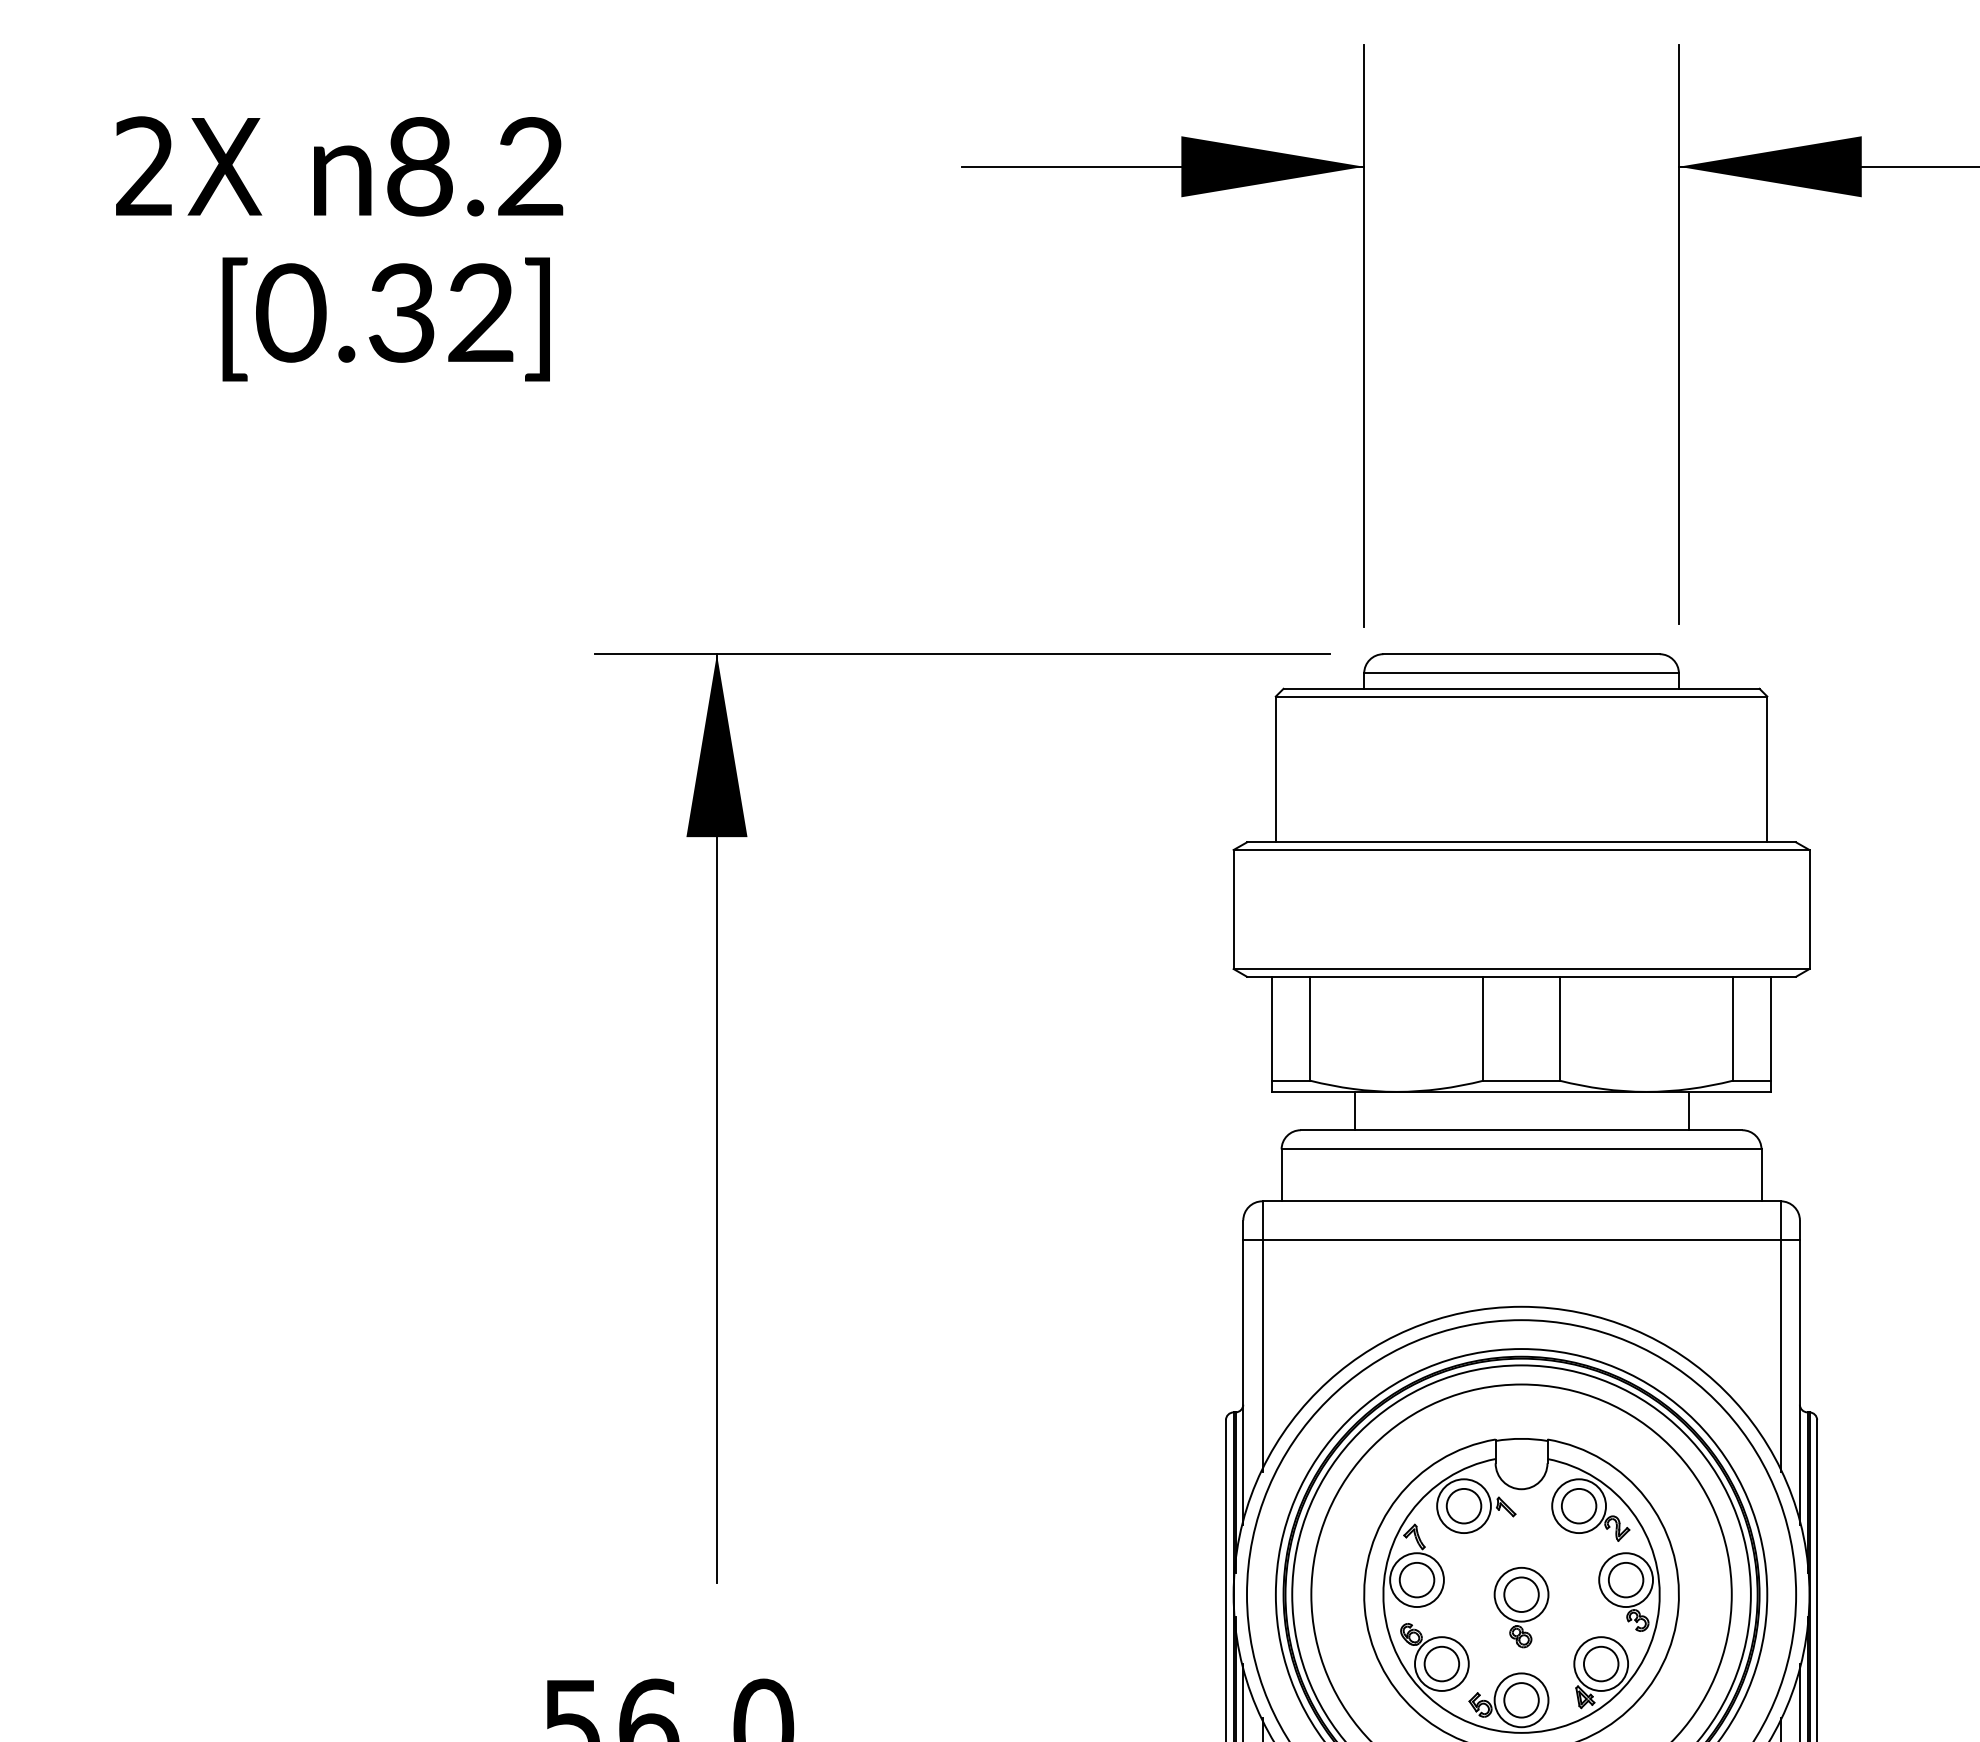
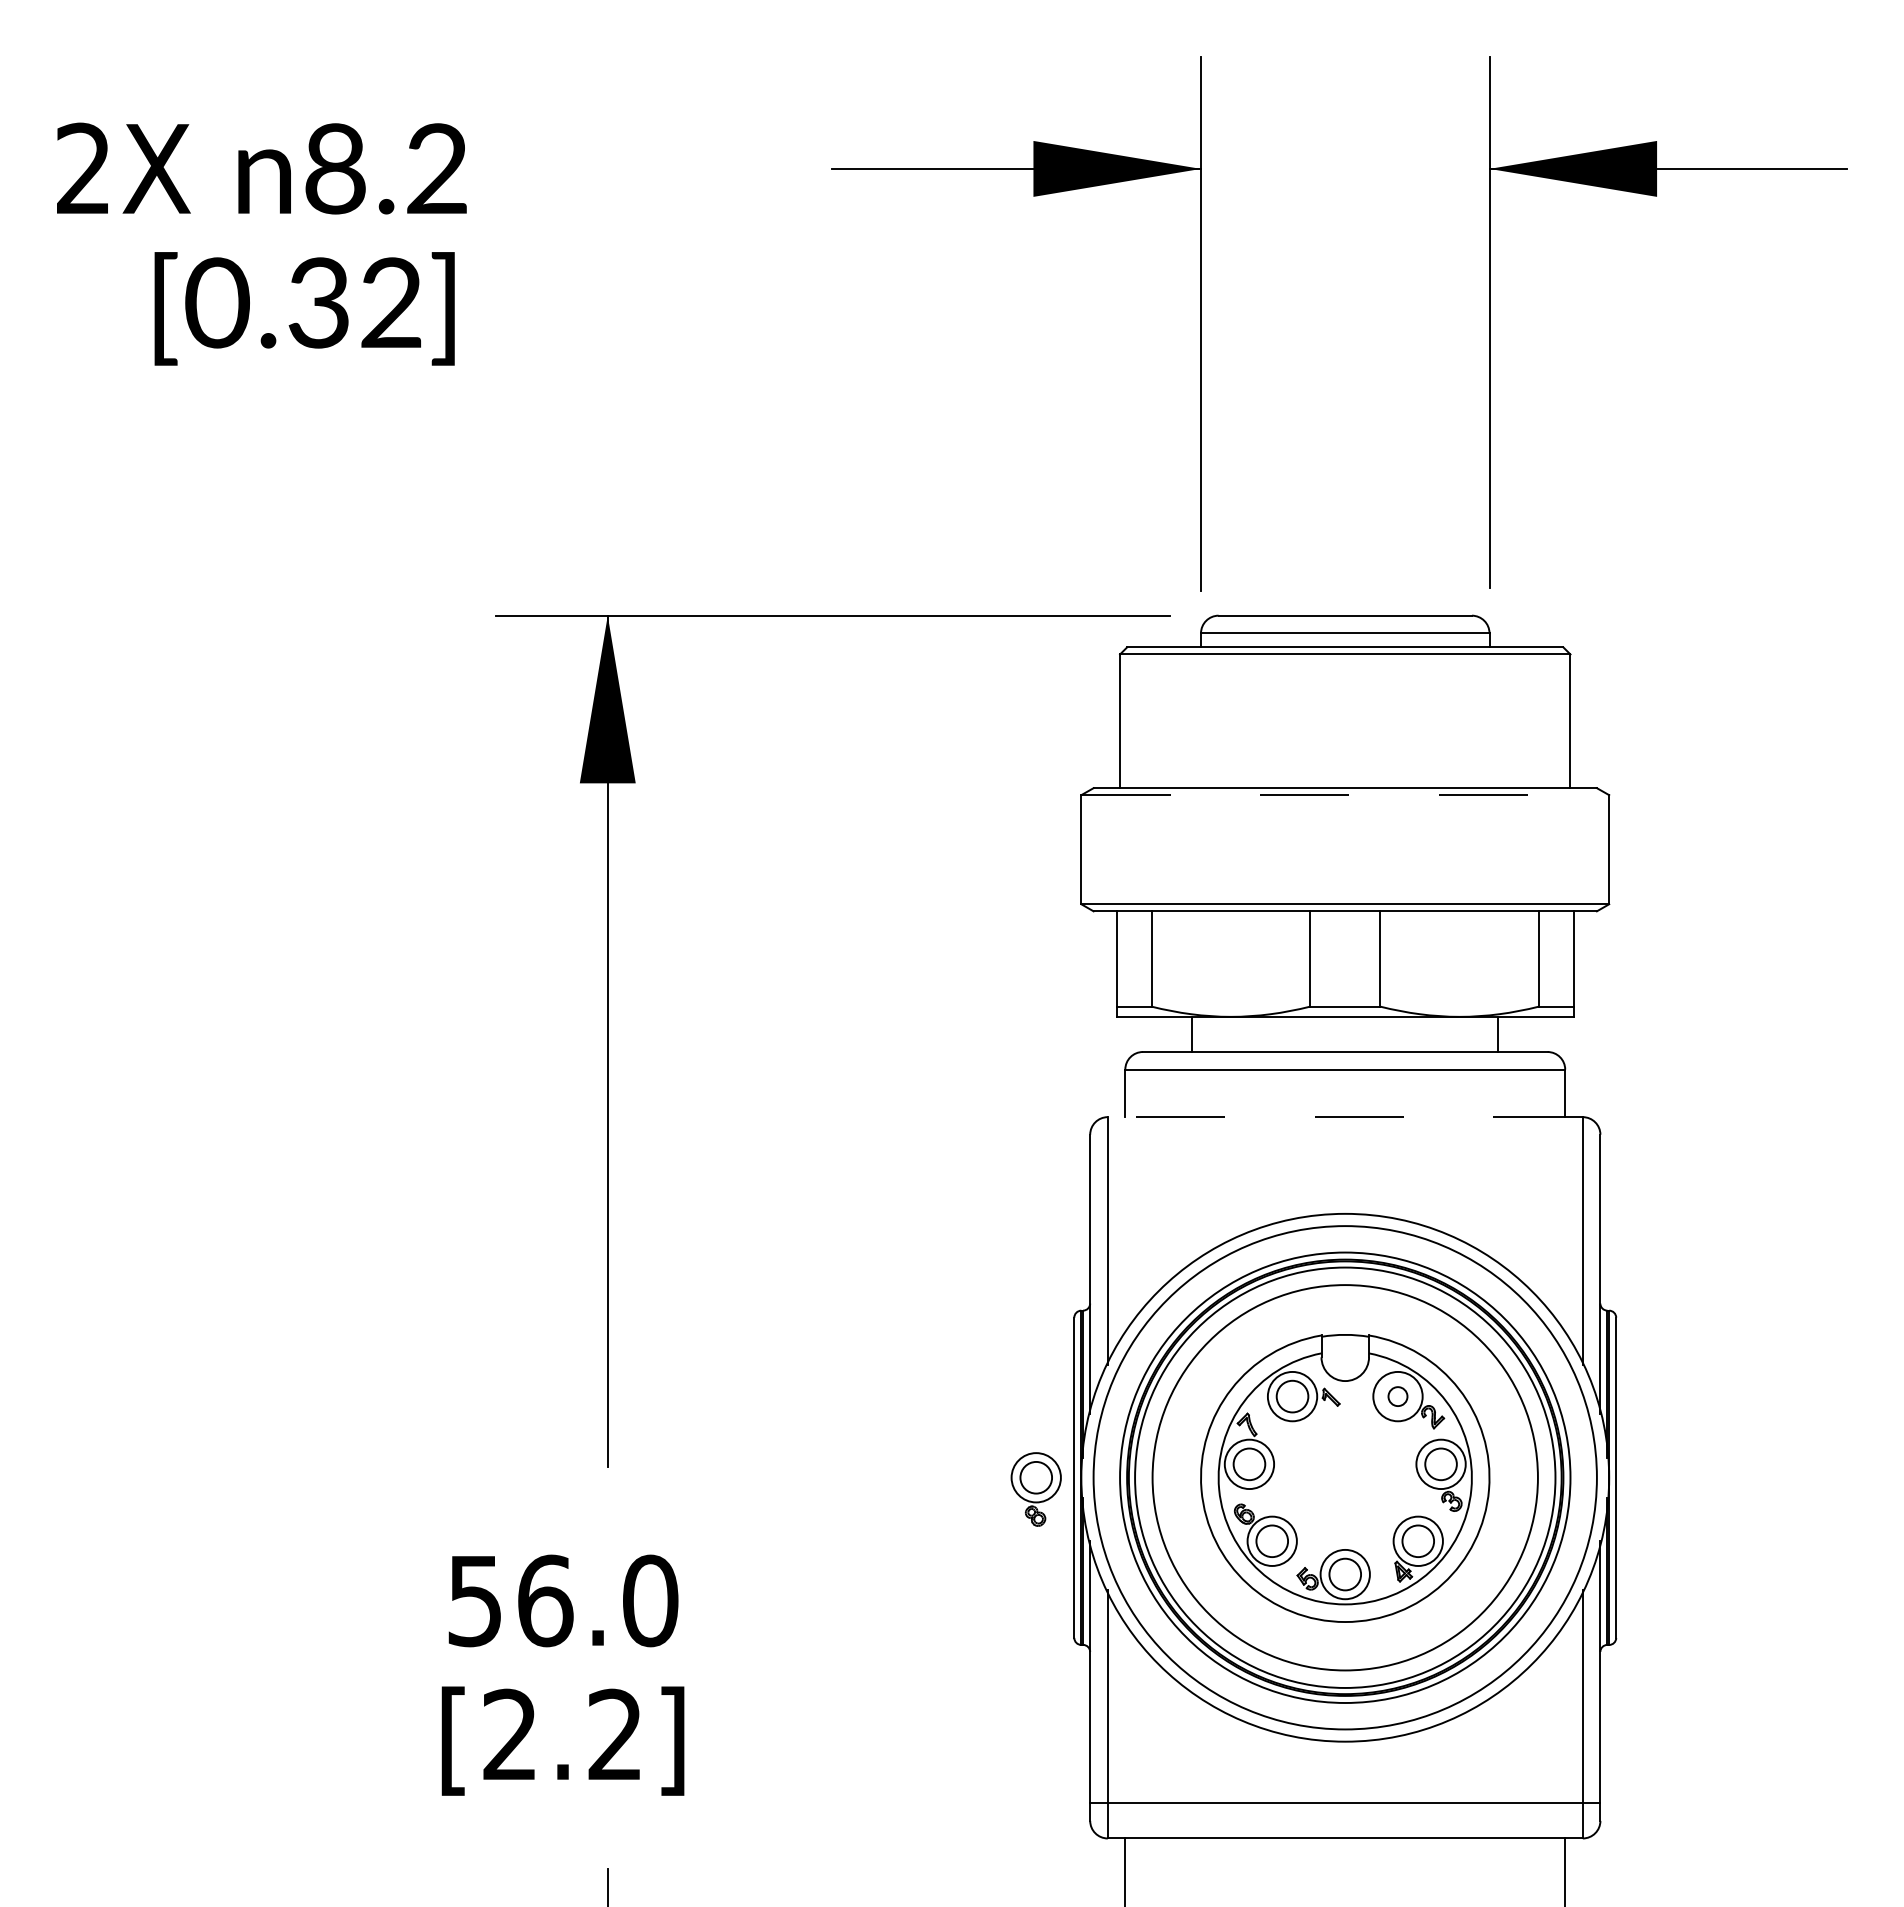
line: (1521, 850) -> (1345, 795), solid -> dashed
line: (1521, 1201) -> (1345, 1117), solid -> dashed
line: (1521, 1239) -> (1345, 1152), removed
circle: (1578, 1506) -> (1397, 1396), size x0.6
part: (1520, 1607) -> (1035, 1489), moved

